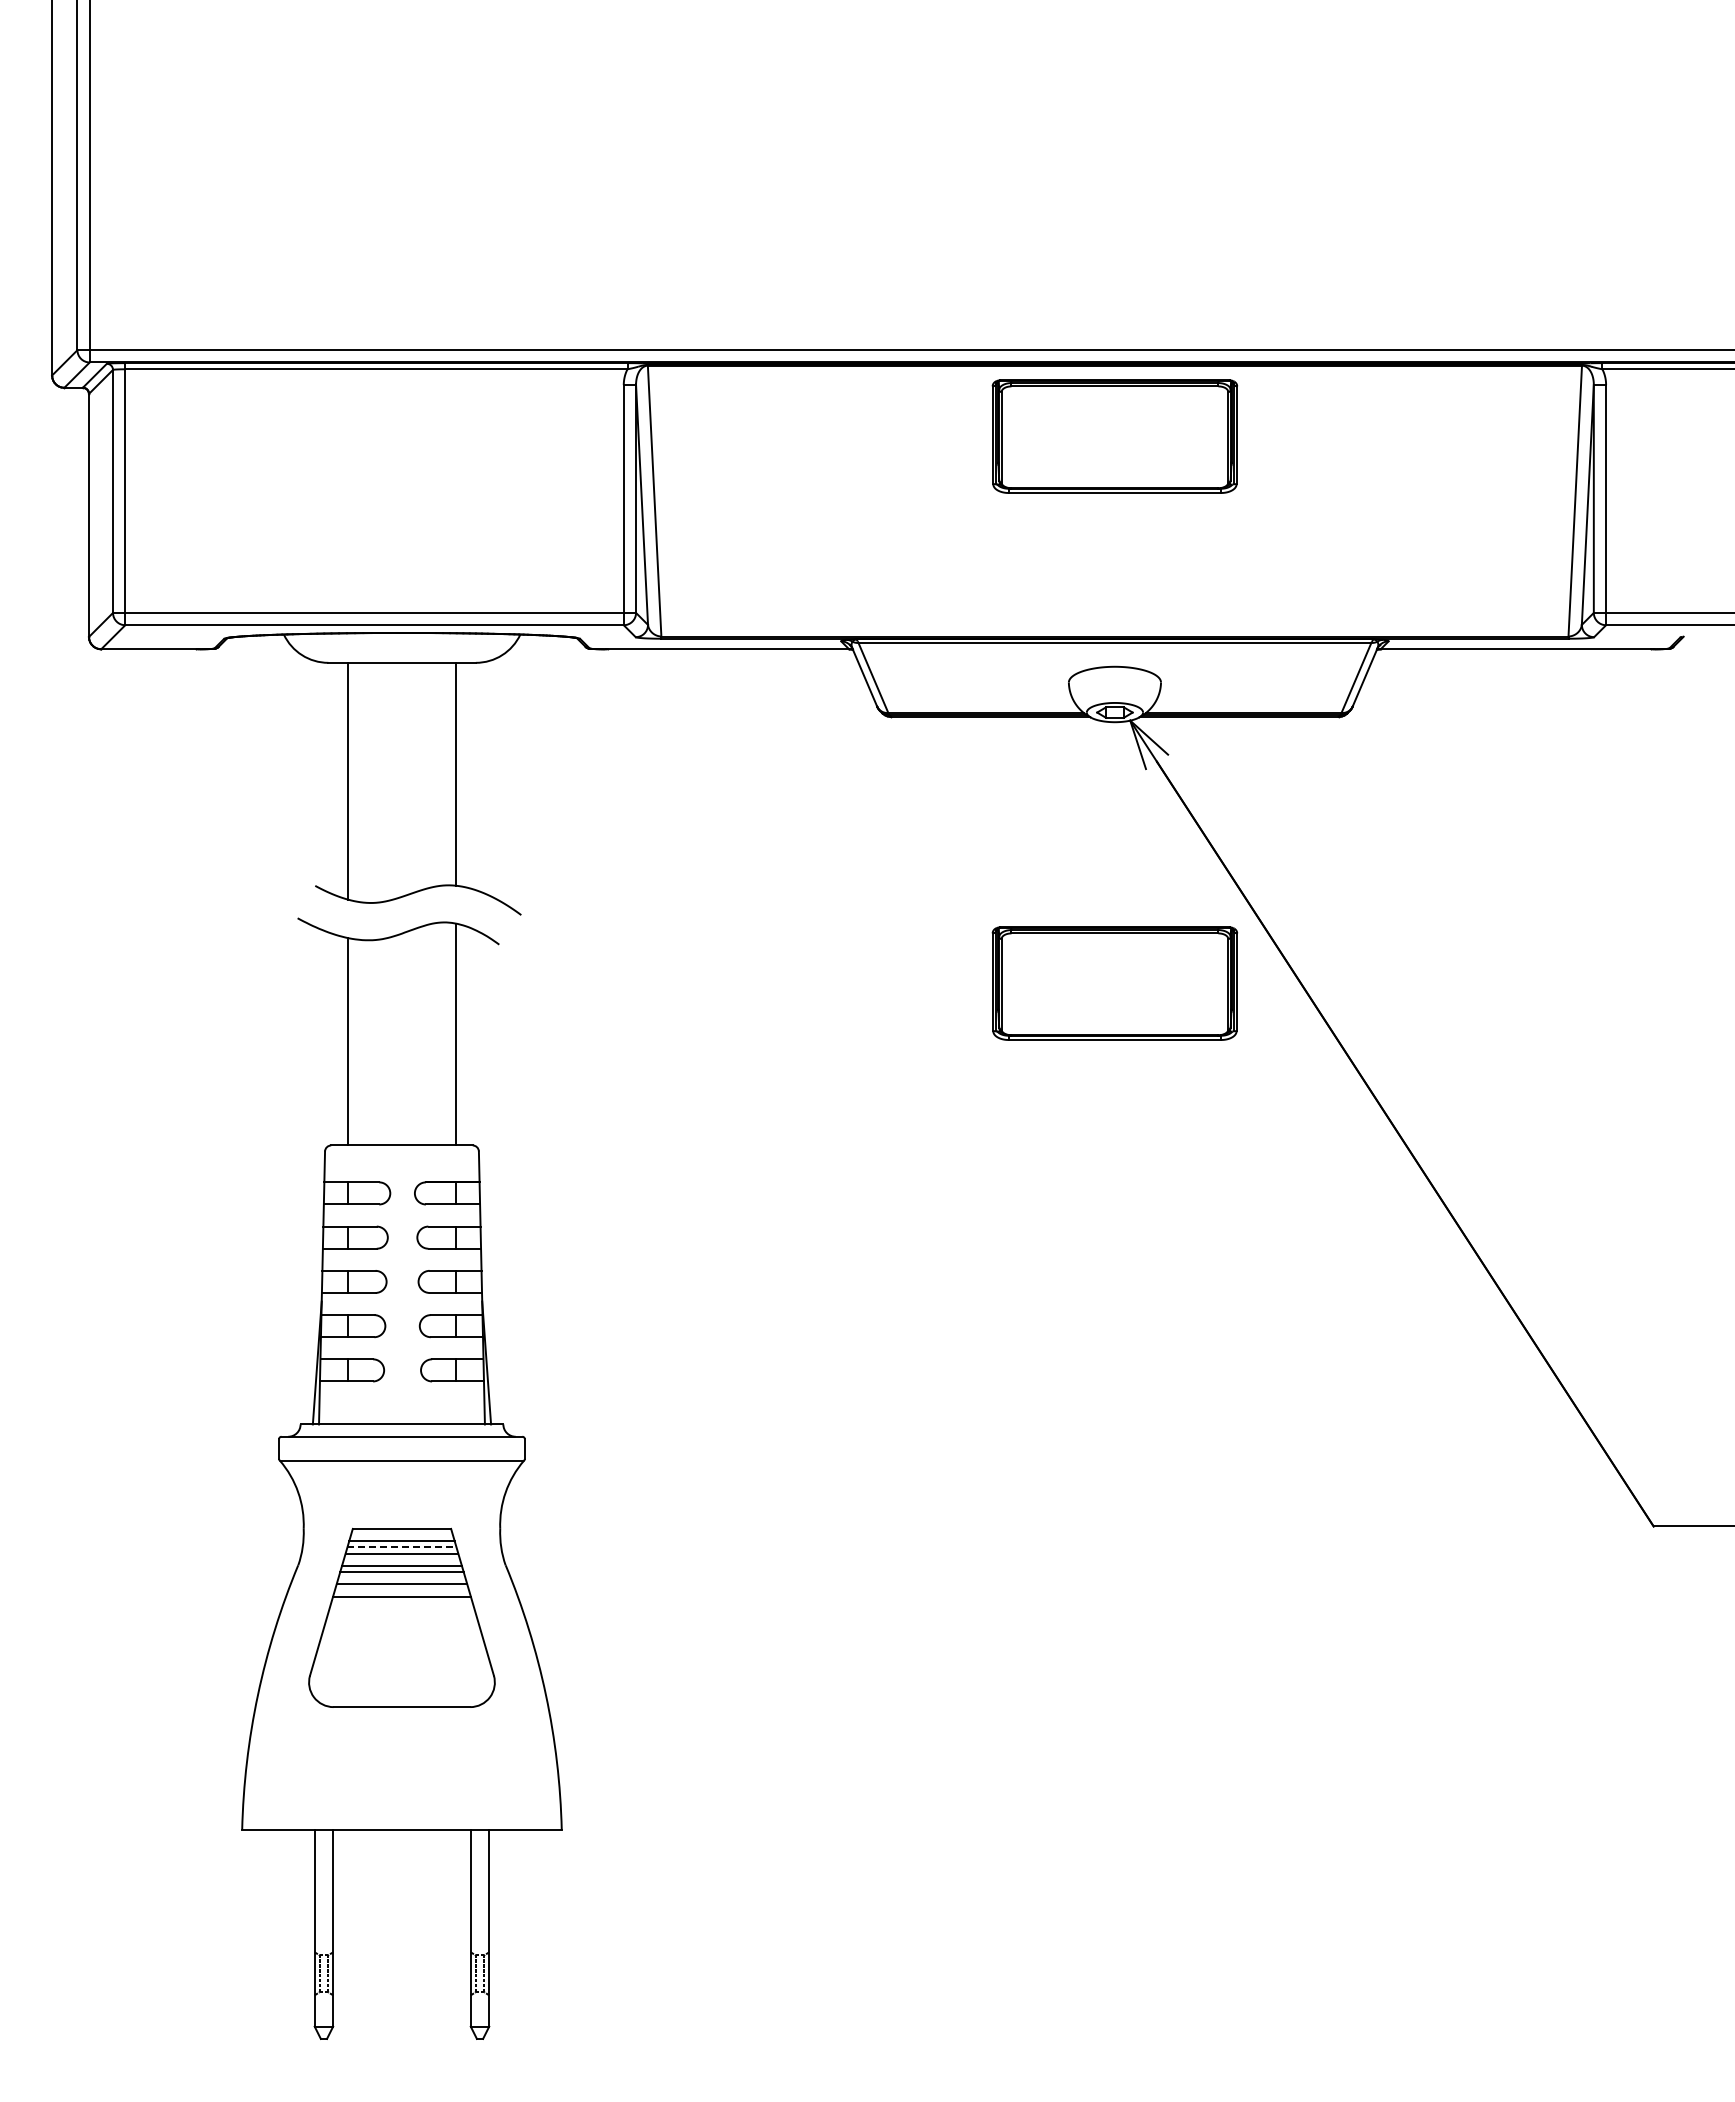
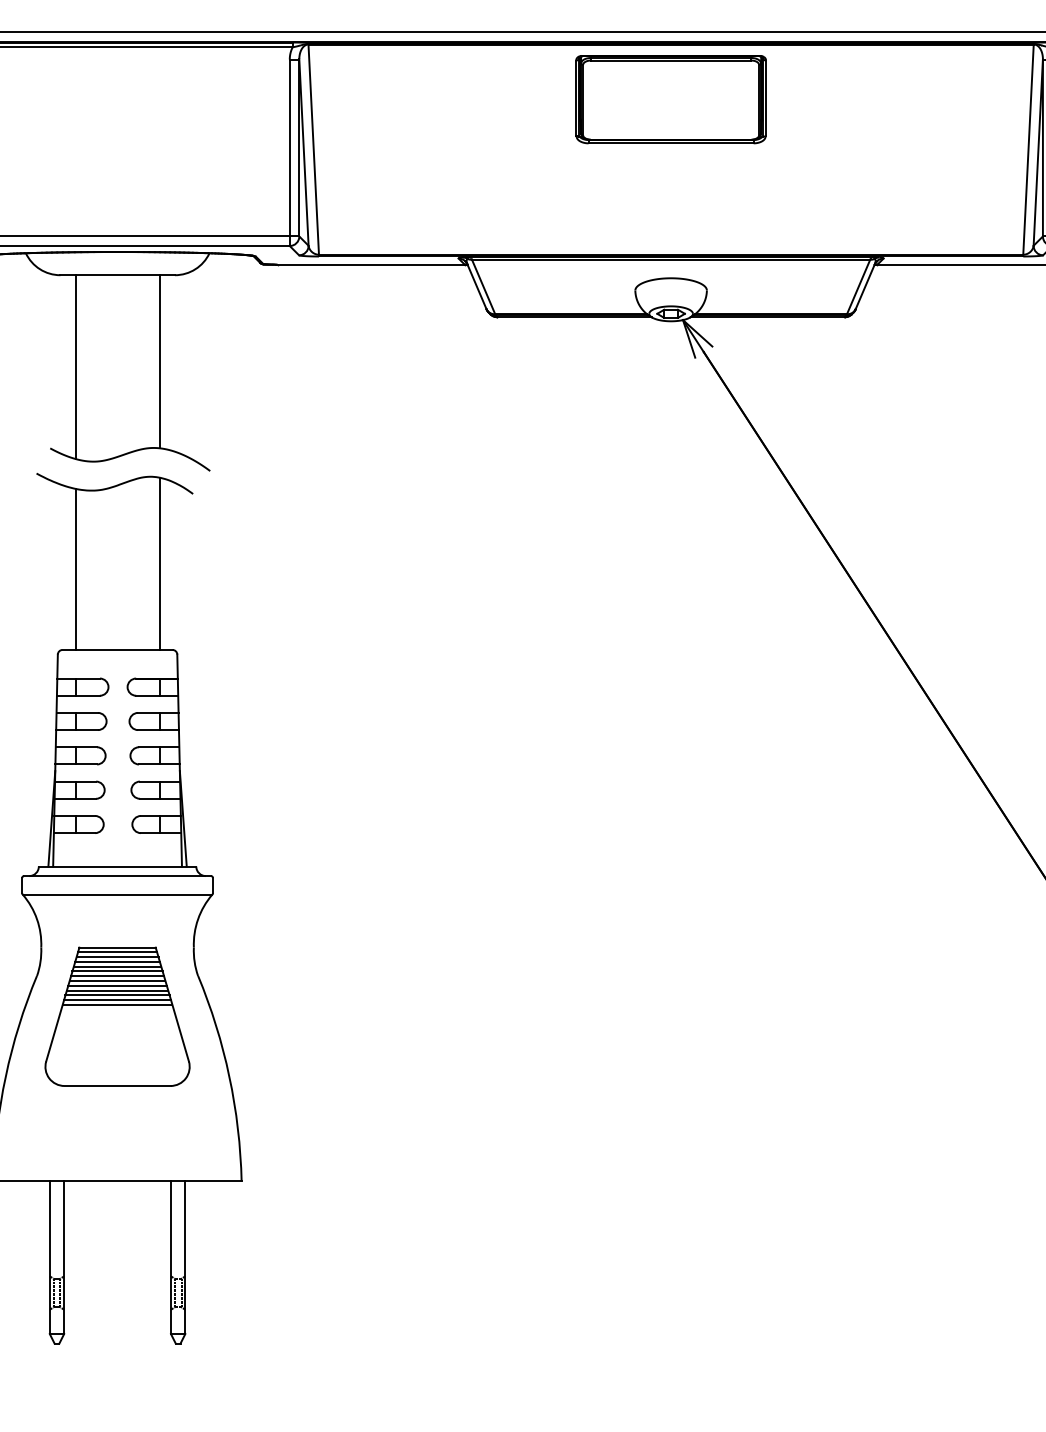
part: (1114, 983) -> (670, 524), removed
line: (401, 1535) -> (117, 952), added
line: (401, 1547) -> (117, 962), dashed -> solid
line: (401, 1559) -> (117, 971), added
line: (401, 1578) -> (117, 986), added
line: (401, 1590) -> (117, 995), added
line: (401, 1602) -> (117, 1004), added

